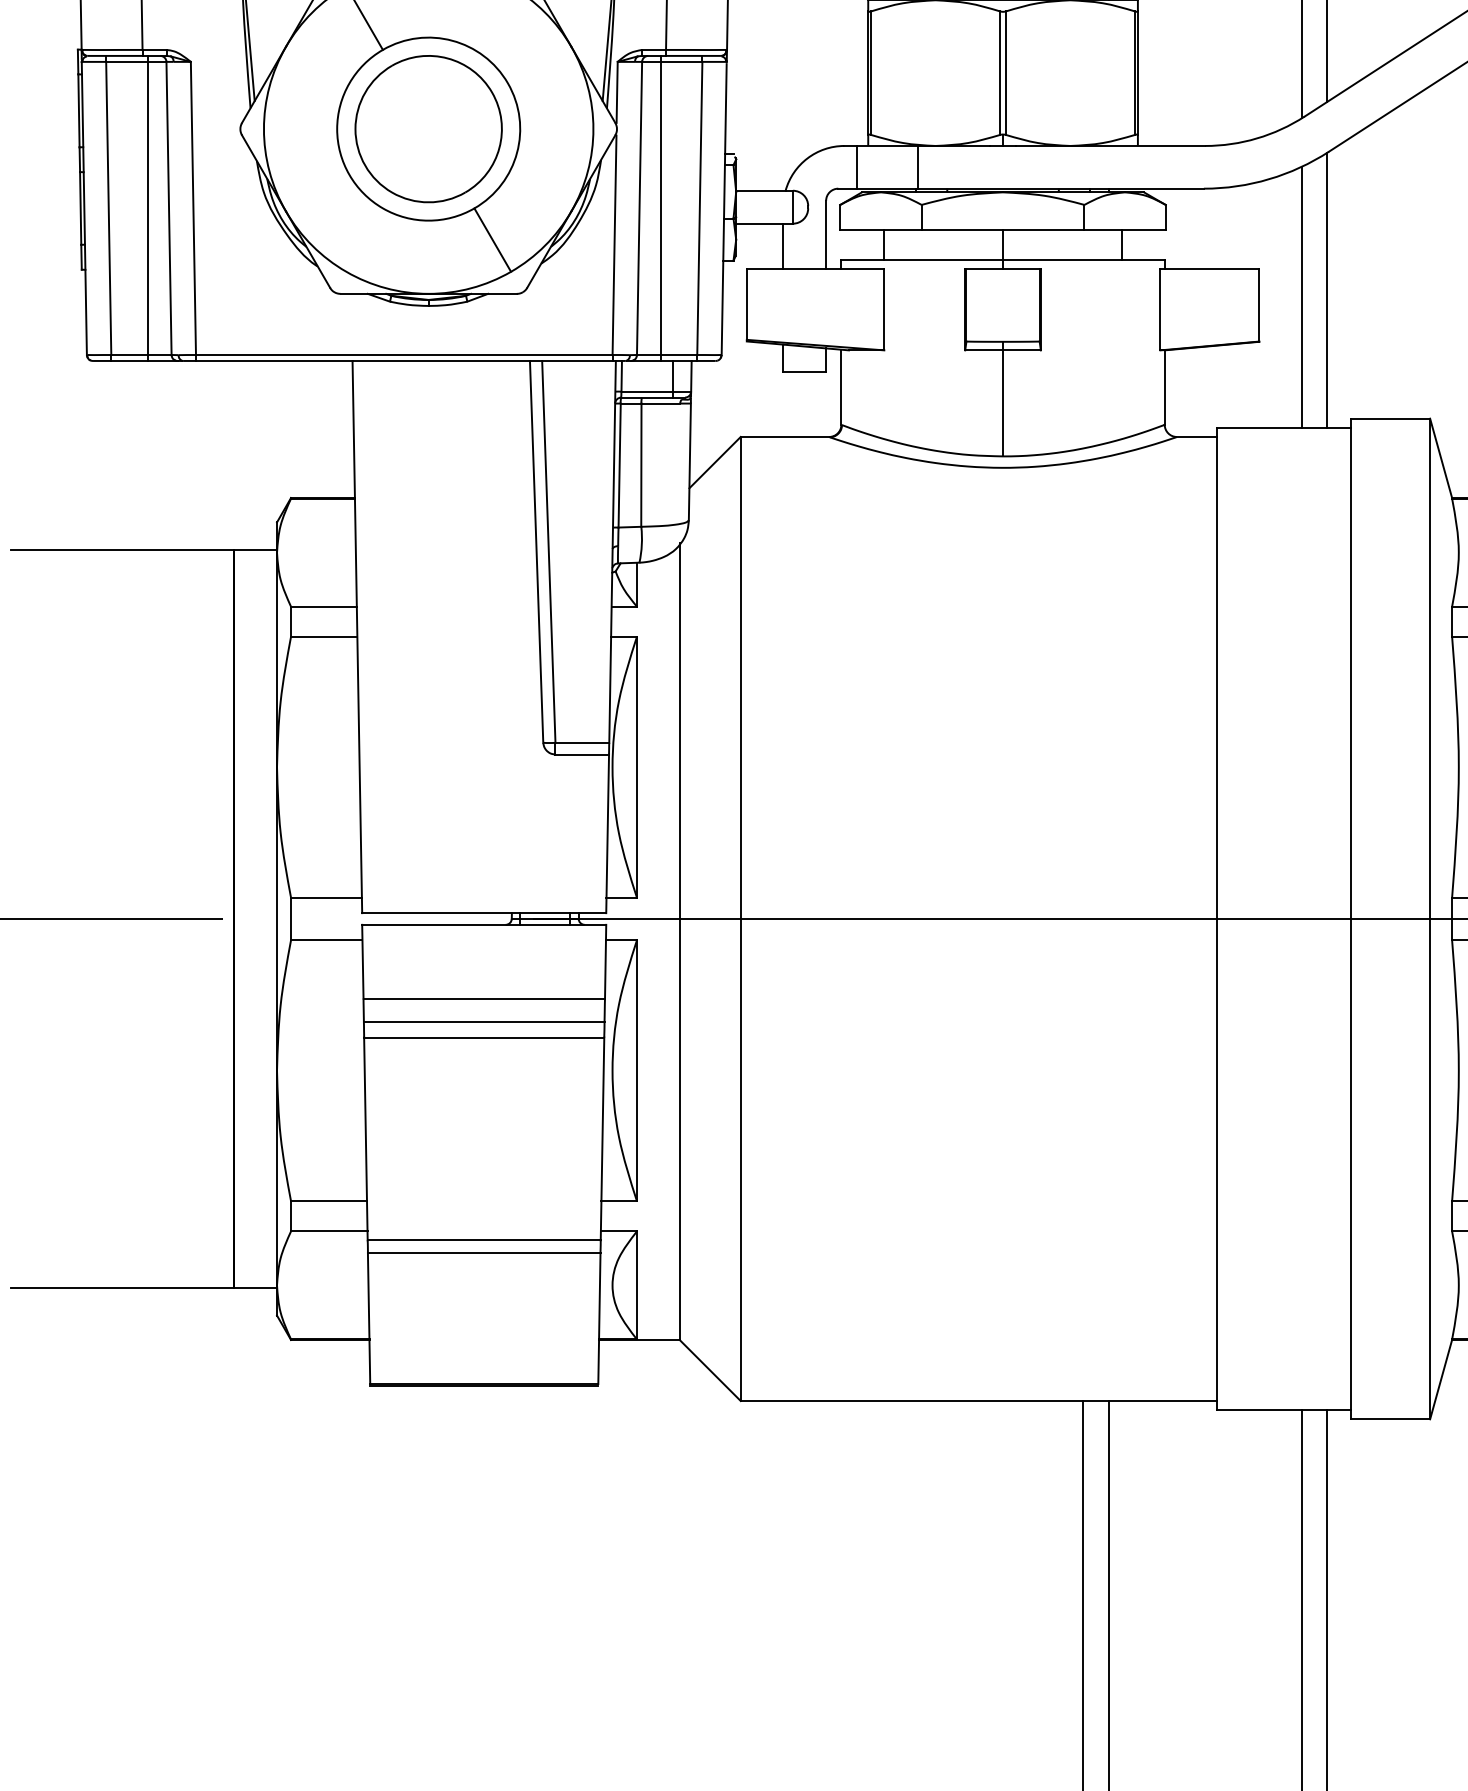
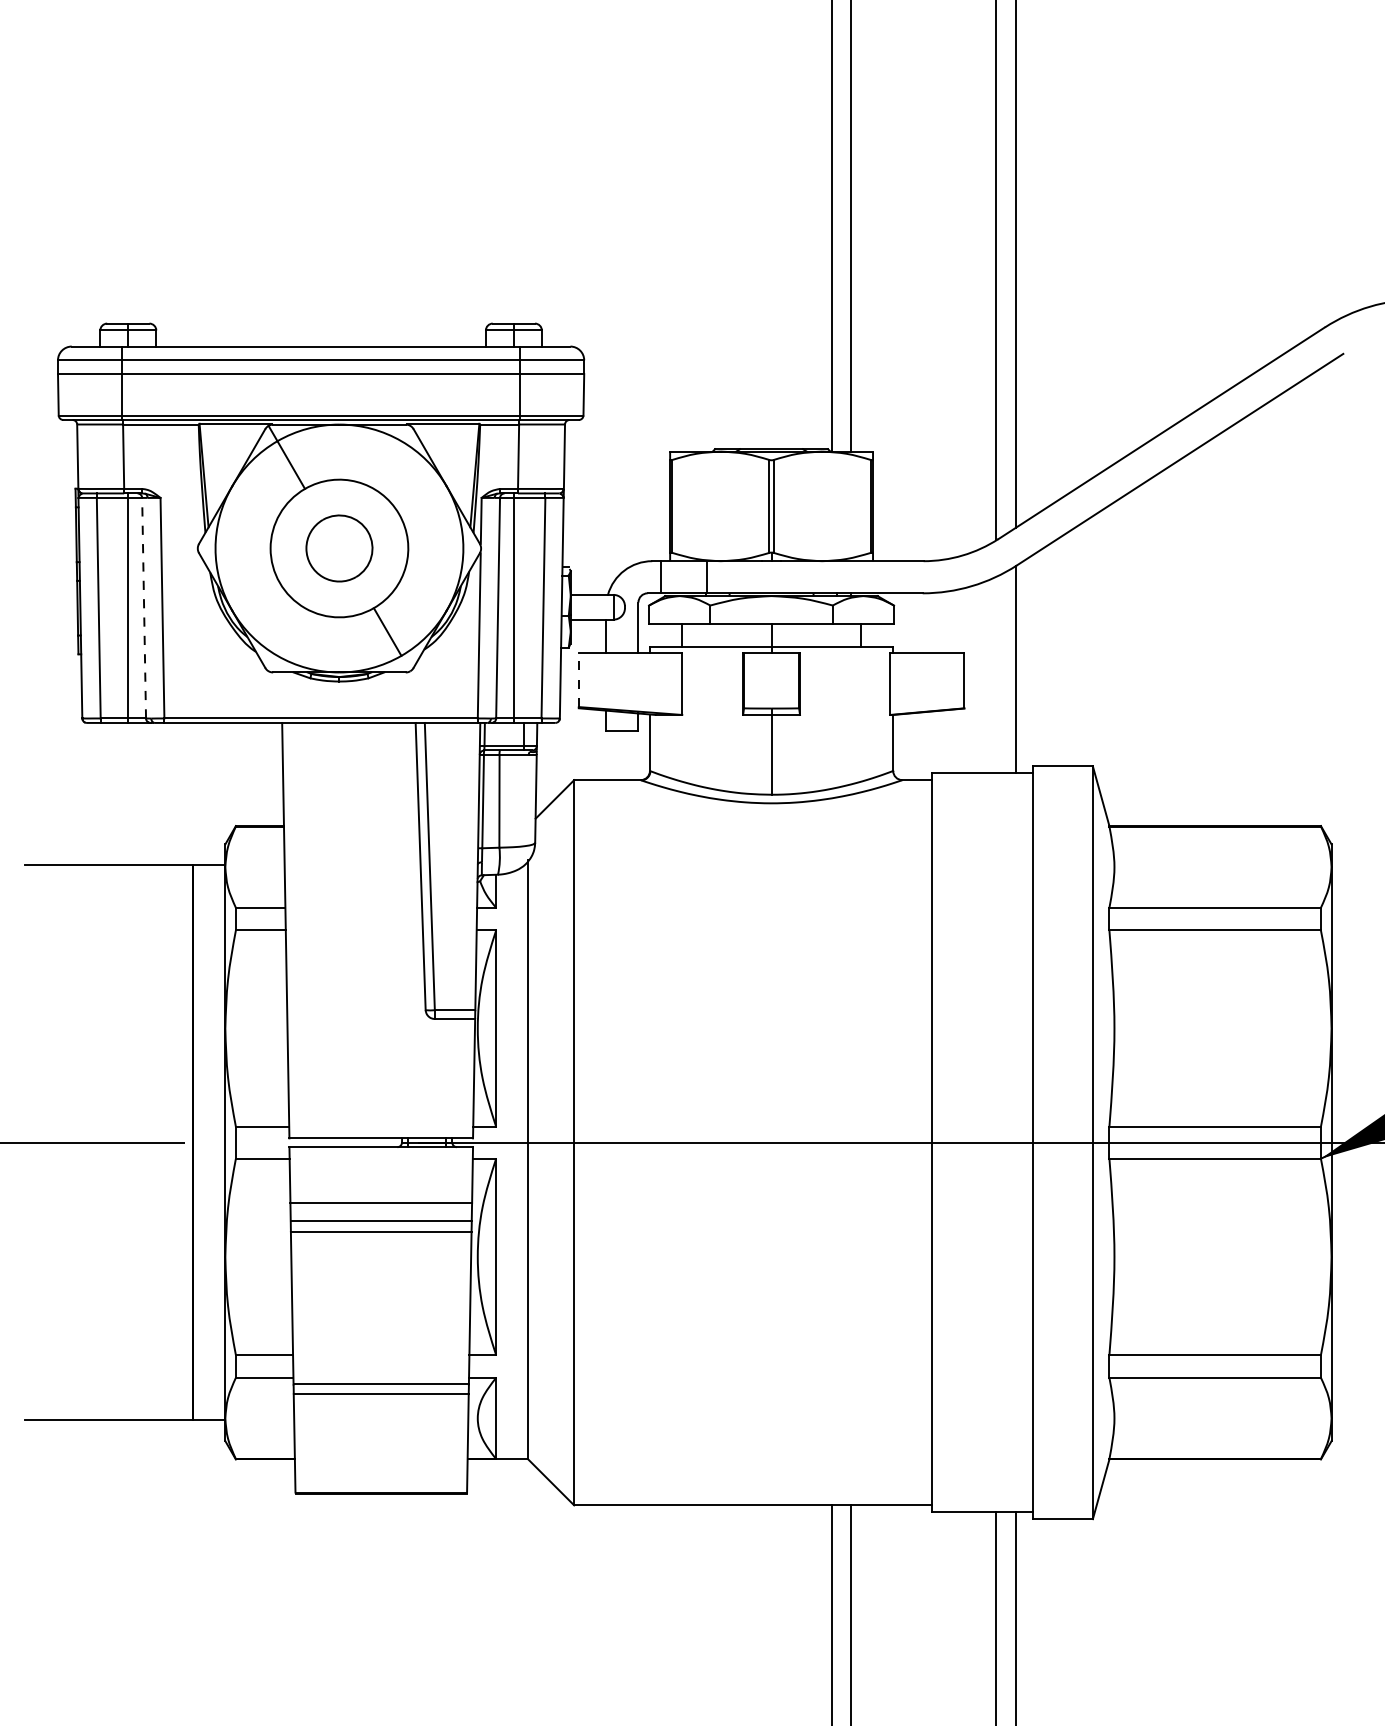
part: (428, 129) -> (339, 548), size x0.6
line: (169, 207) -> (144, 607), solid -> dashed
line: (1302, 296) -> (996, 674), removed
line: (746, 304) -> (578, 680), solid -> dashed

